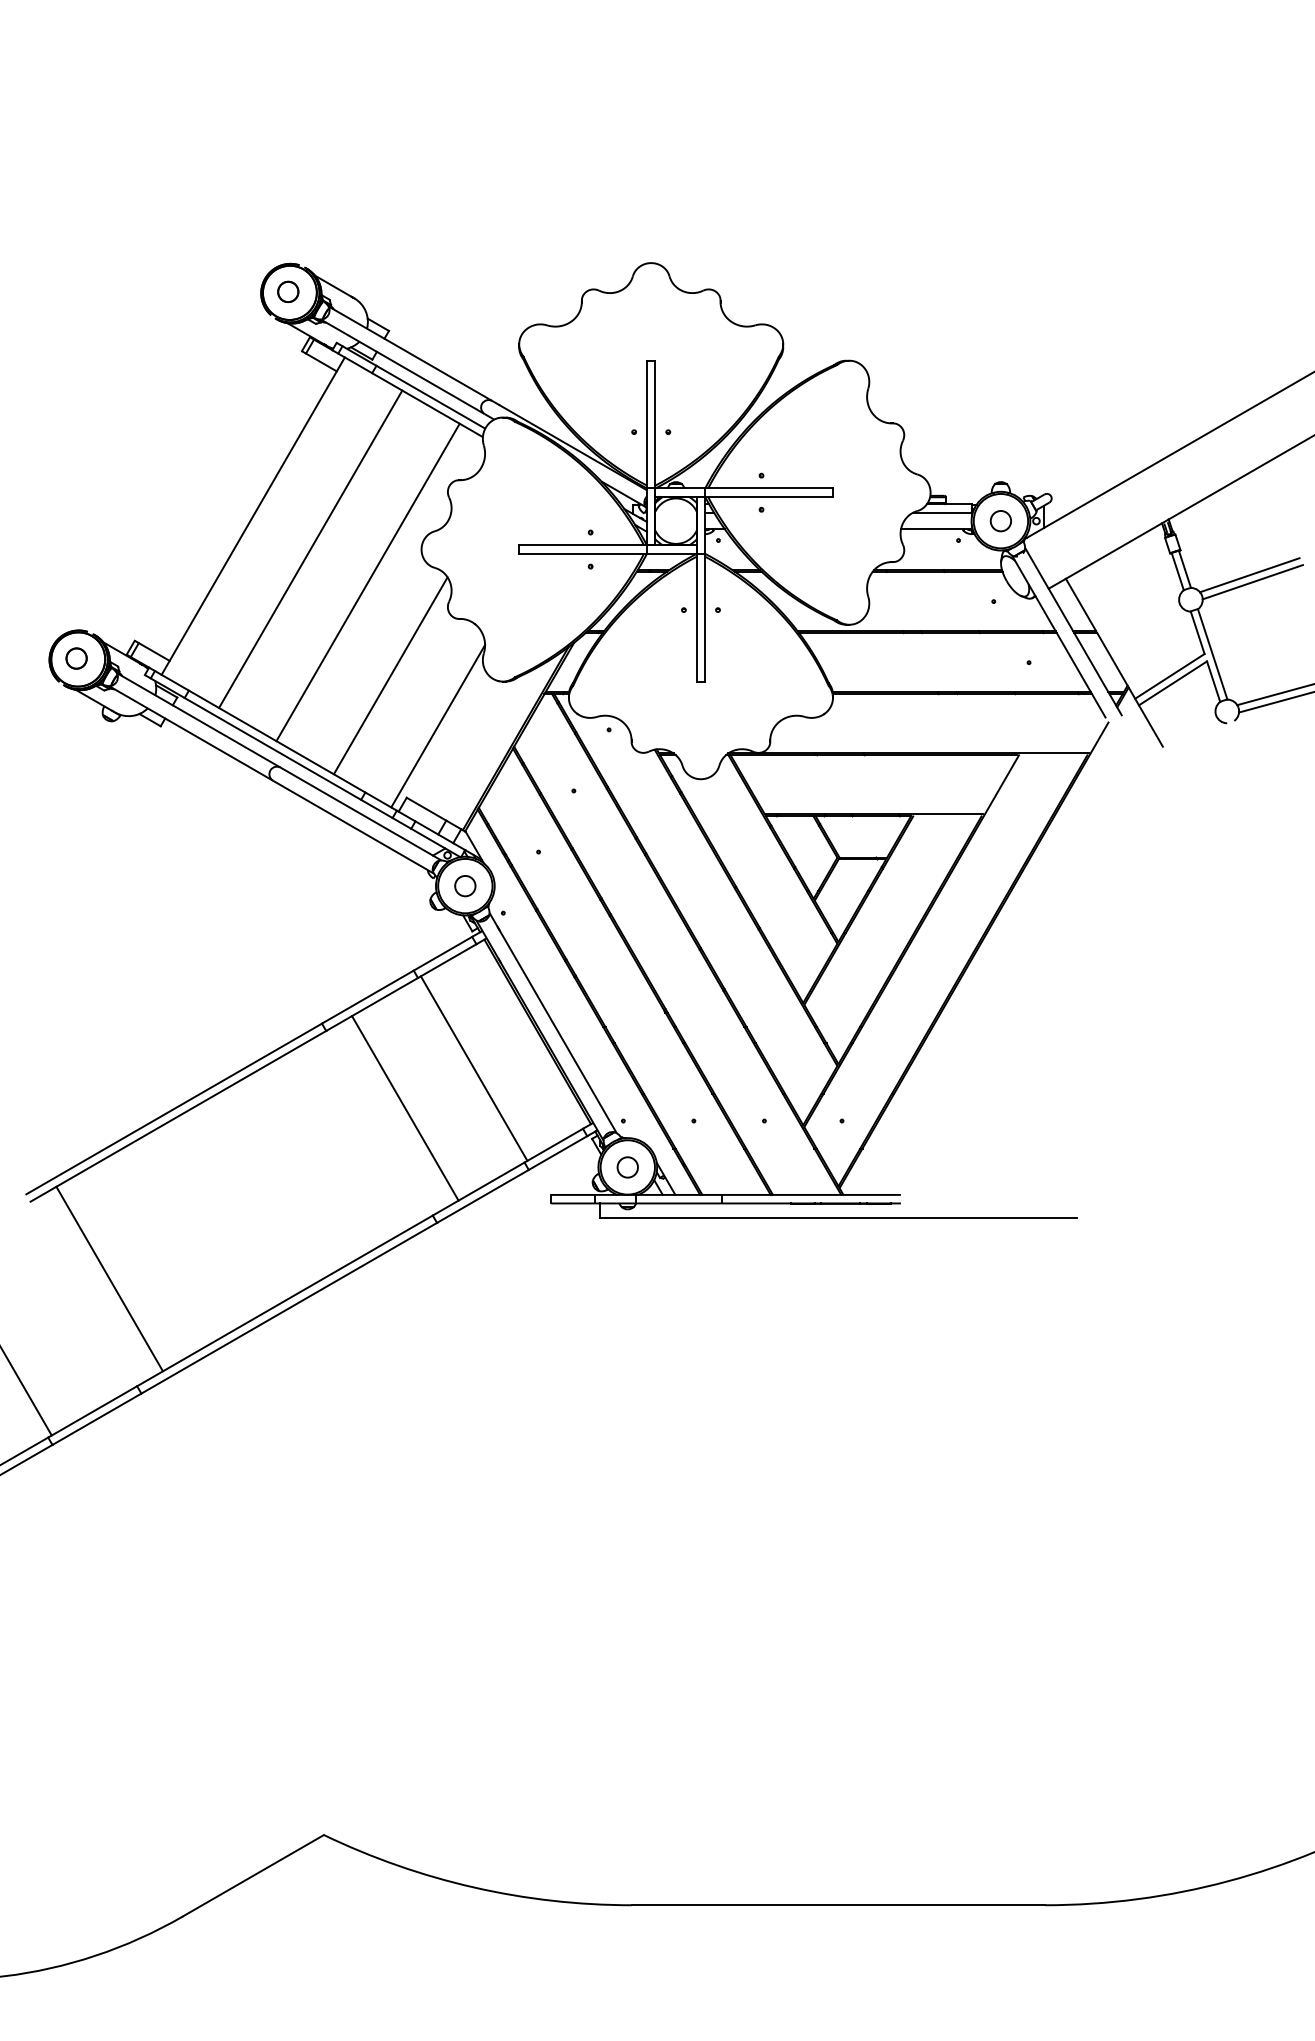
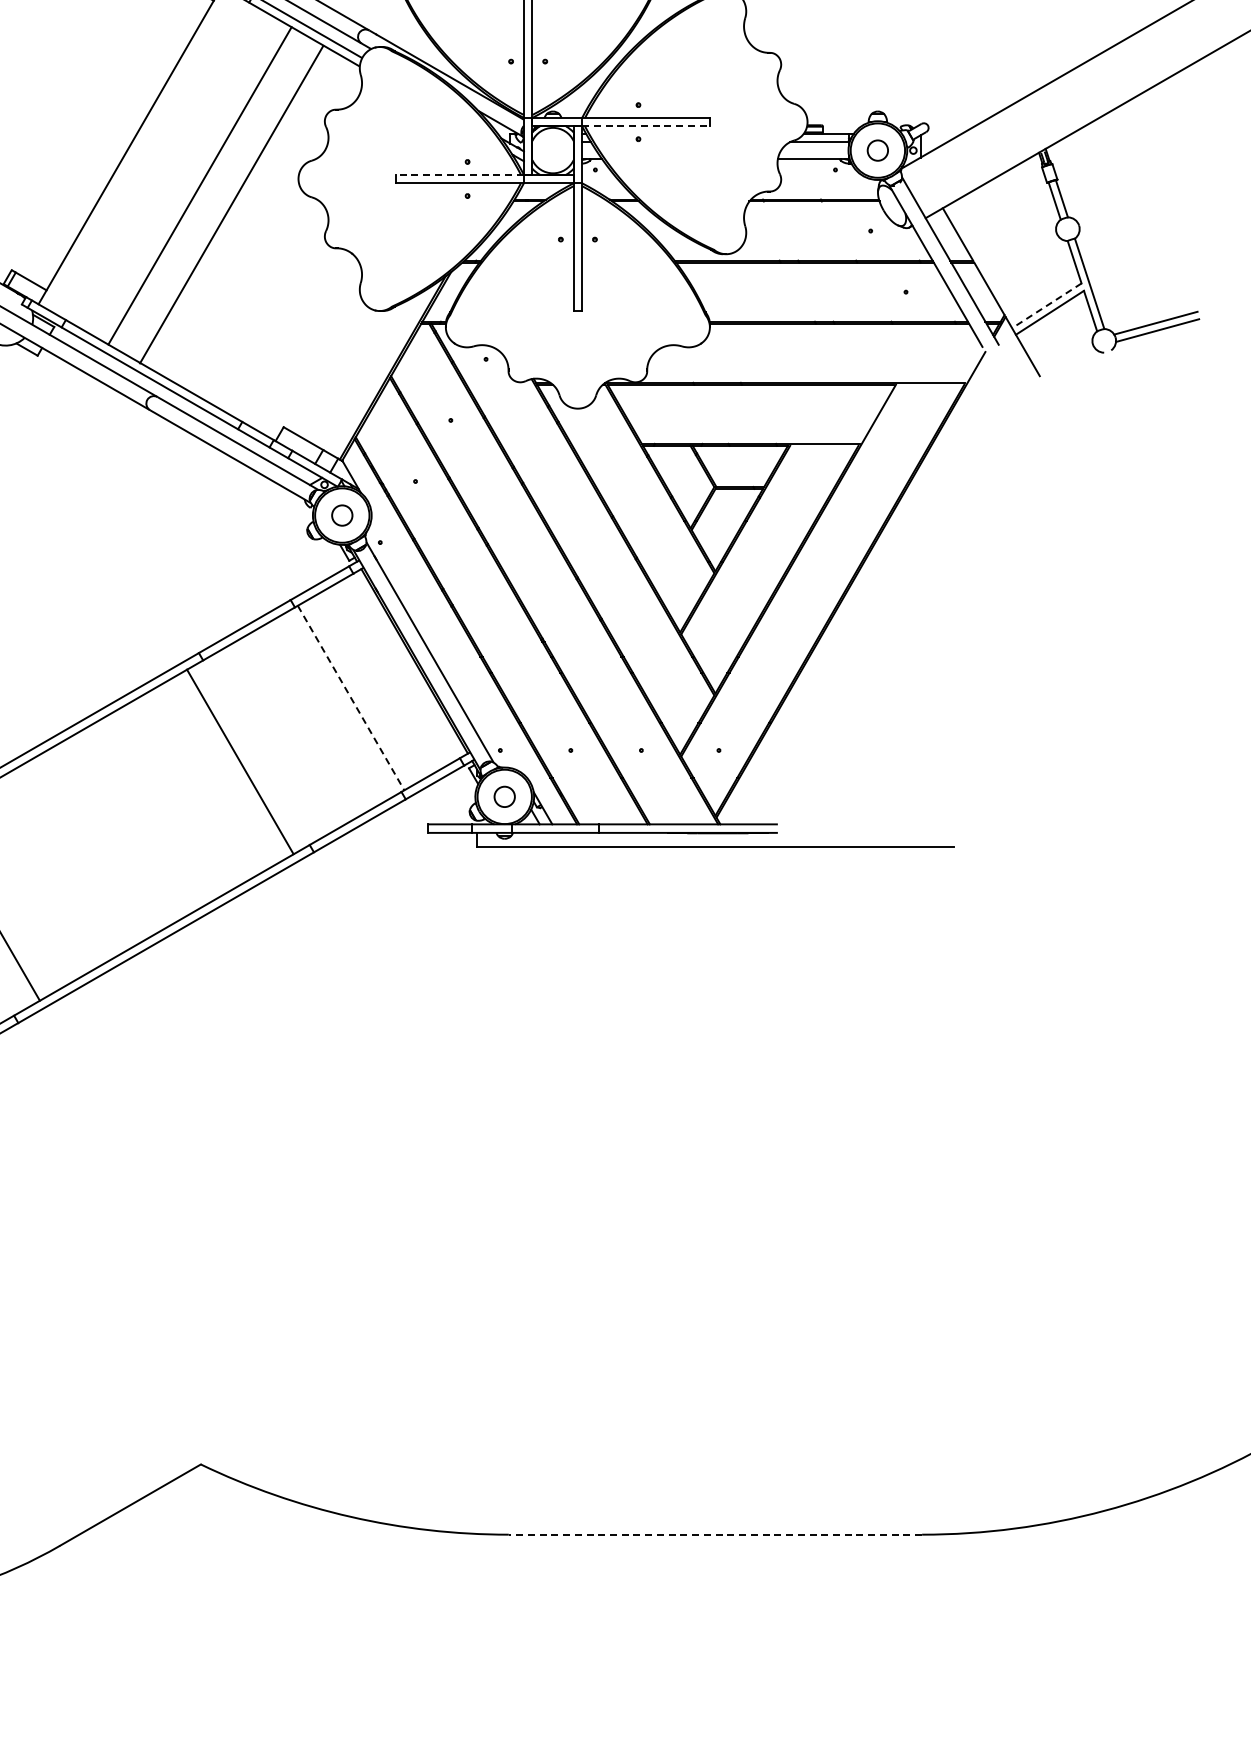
line: (769, 497) -> (646, 126), solid -> dashed
line: (583, 545) -> (460, 174), solid -> dashed
line: (310, 548) -> (231, 203), moved
line: (1249, 575) -> (1126, 204), removed
line: (367, 582) -> (199, 185), moved
line: (1252, 582) -> (1129, 211), removed
line: (390, 675) -> (267, 304), removed
line: (1169, 676) -> (1046, 305), solid -> dashed
line: (438, 726) -> (315, 355), removed
line: (474, 1068) -> (351, 697), solid -> dashed
line: (405, 1108) -> (240, 761), moved
line: (838, 1905) -> (715, 1534), solid -> dashed

